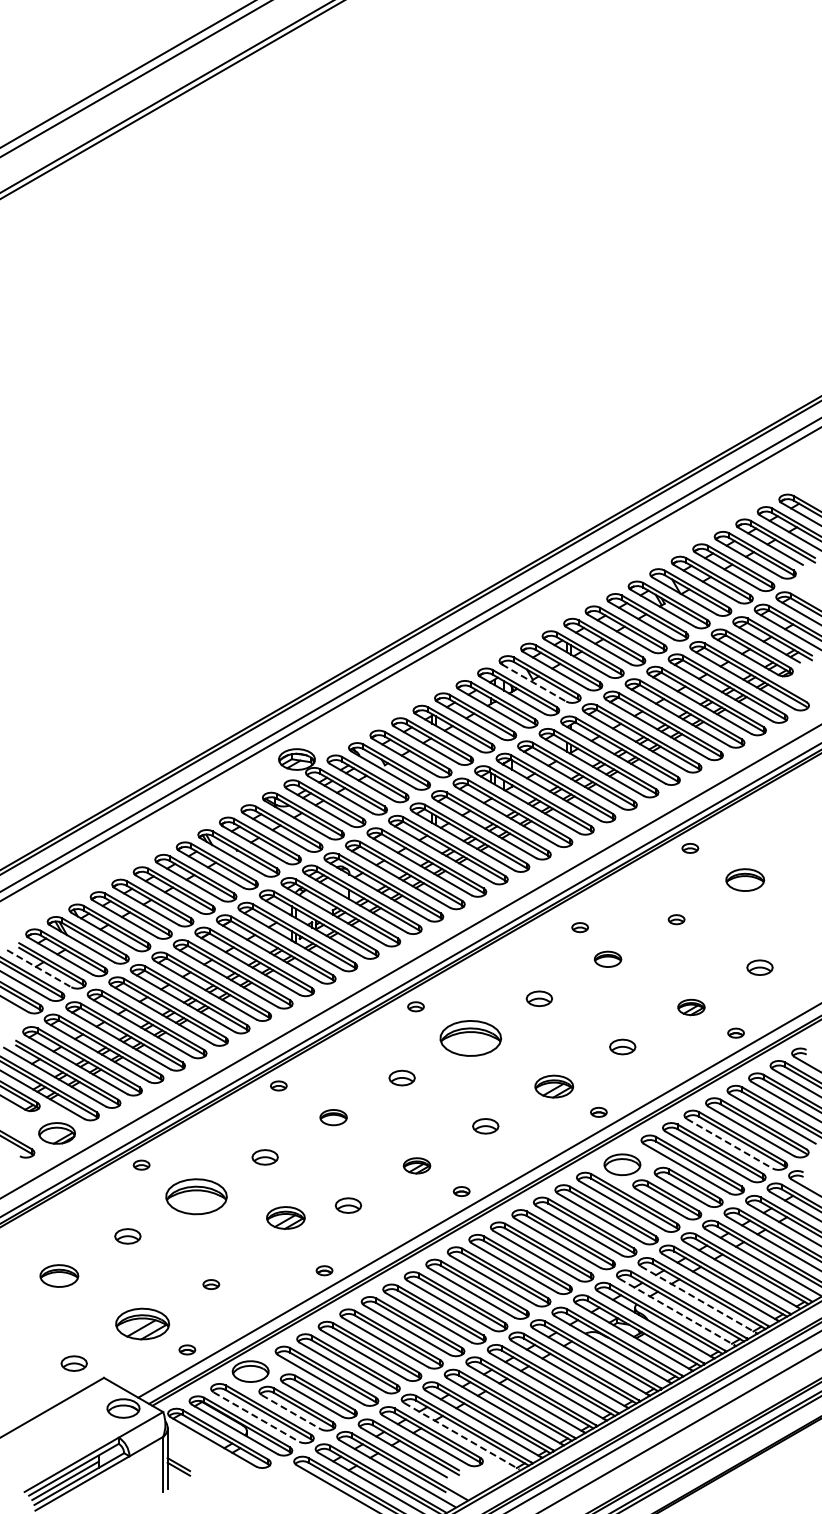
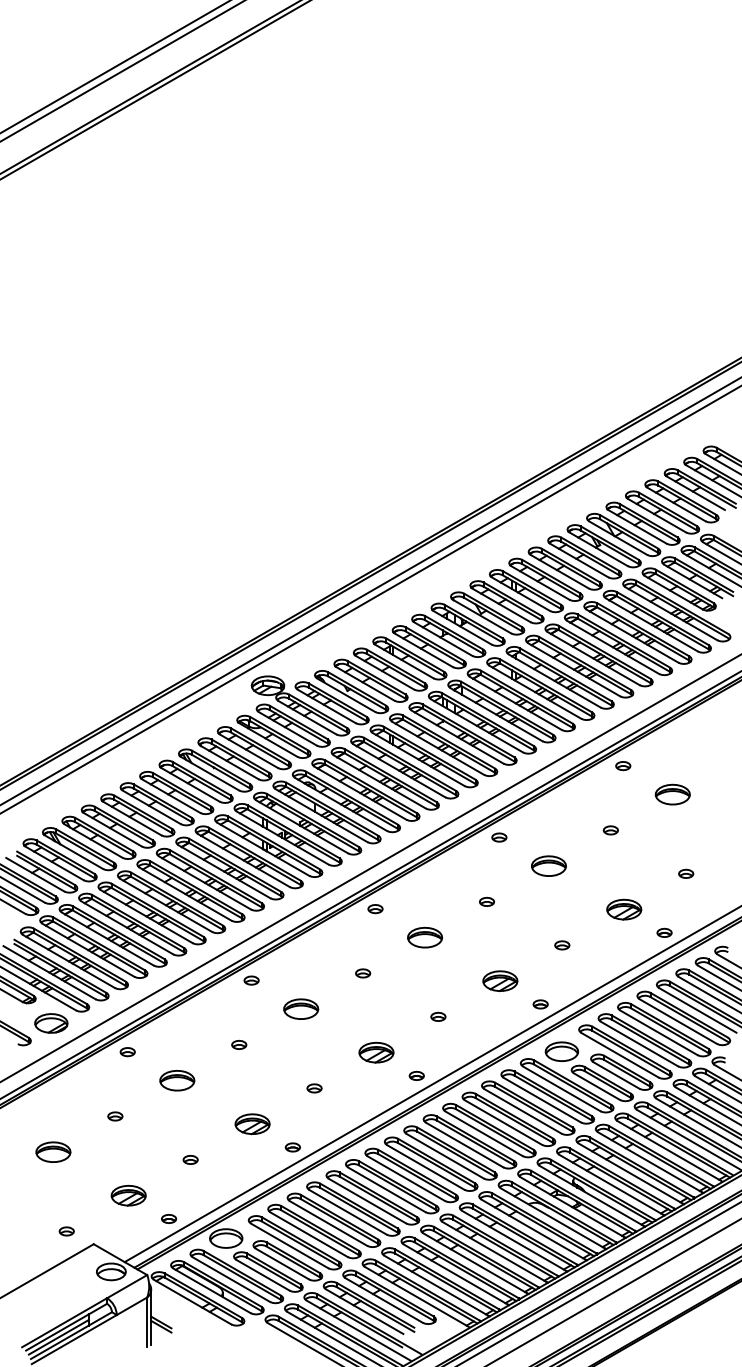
line: (534, 683) -> (482, 617), dashed -> solid
part: (579, 927) -> (498, 837), moved
part: (607, 959) -> (548, 866), size x1.43
part: (759, 967) -> (685, 873), size x0.62
line: (39, 968) -> (35, 874), dashed -> solid
part: (539, 998) -> (487, 901), size x0.62
part: (691, 1007) -> (624, 909), size x1.43
part: (470, 1038) -> (424, 937), size x0.62
part: (622, 1046) -> (562, 944), size x0.62
part: (402, 1077) -> (363, 972), size x0.62
part: (333, 1117) -> (301, 1009), size x1.43
part: (485, 1125) -> (438, 1016), size x0.62
line: (730, 1144) -> (659, 1033), dashed -> solid
part: (264, 1156) -> (238, 1044), size x0.62
part: (416, 1165) -> (375, 1052), size x1.43
part: (196, 1196) -> (177, 1080), size x0.62
part: (348, 1204) -> (314, 1087), size x0.62
part: (285, 1217) -> (252, 1123), moved
part: (127, 1236) -> (114, 1116), size x0.62
line: (698, 1299) -> (630, 1173), dashed -> solid
line: (676, 1312) -> (610, 1185), dashed -> solid
part: (142, 1324) -> (128, 1196), size x0.71
part: (73, 1363) -> (66, 1231), size x0.62
line: (291, 1412) -> (263, 1275), dashed -> solid
line: (256, 1417) -> (231, 1279), dashed -> solid
line: (461, 1436) -> (416, 1297), dashed -> solid

